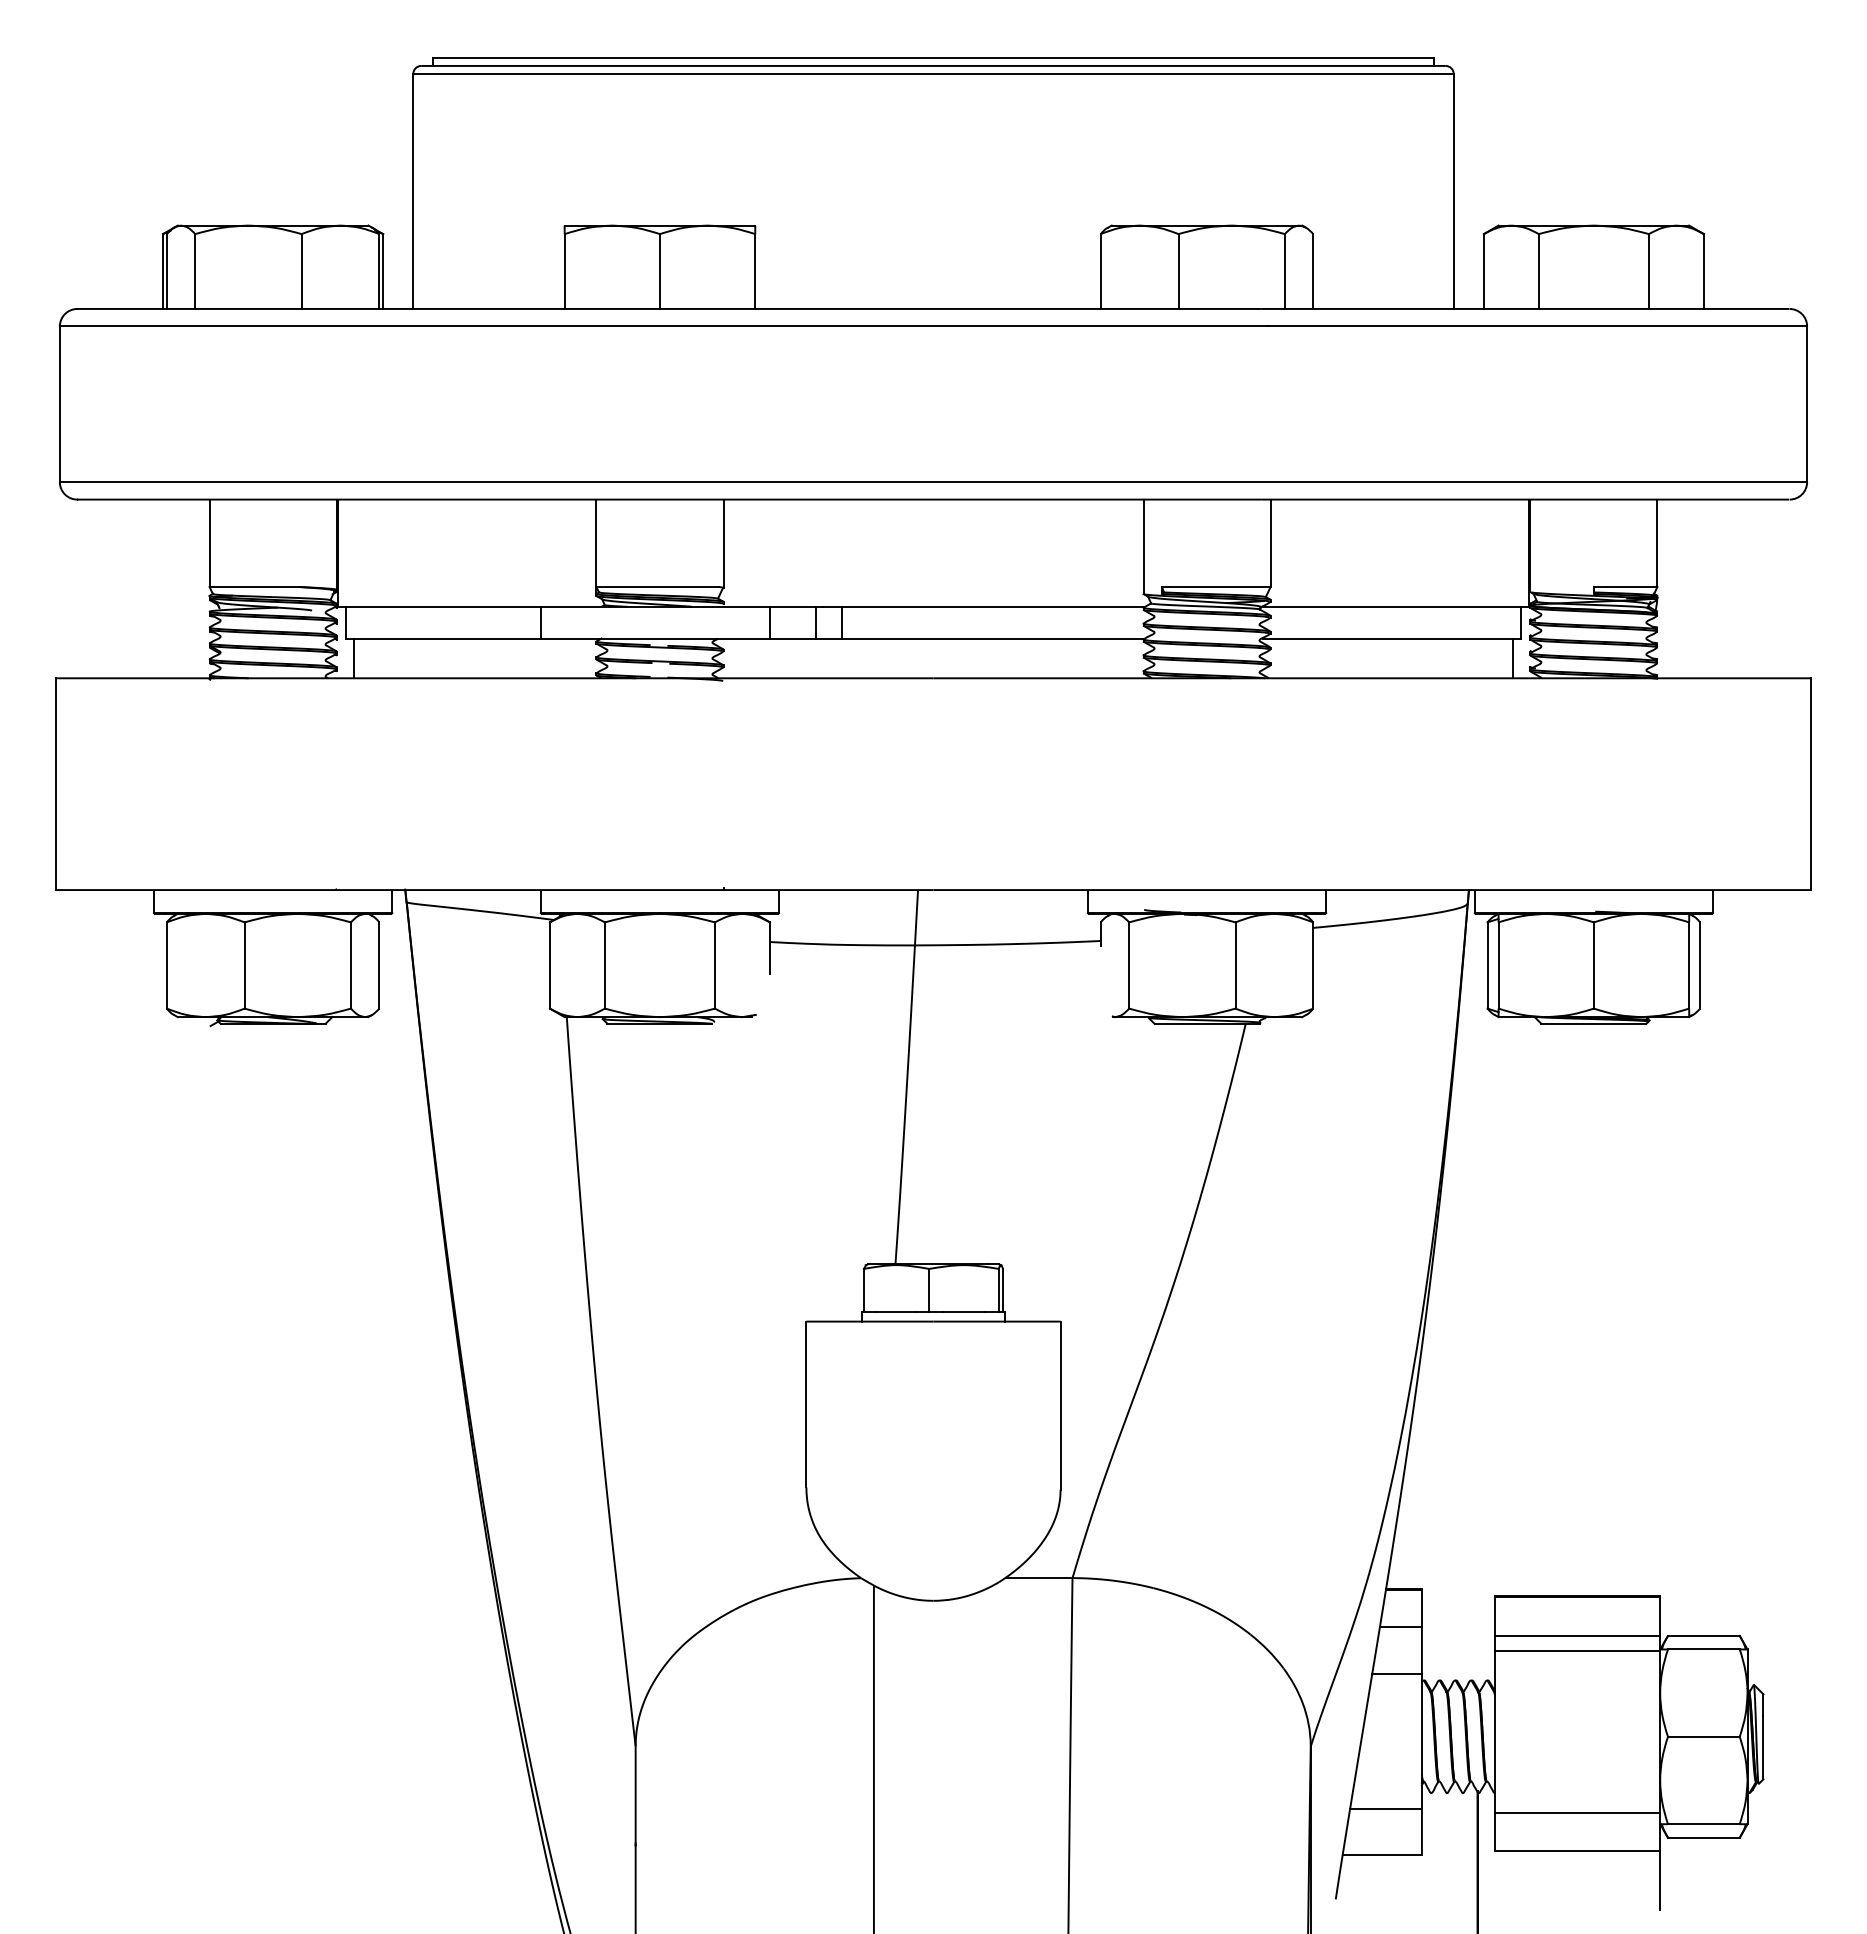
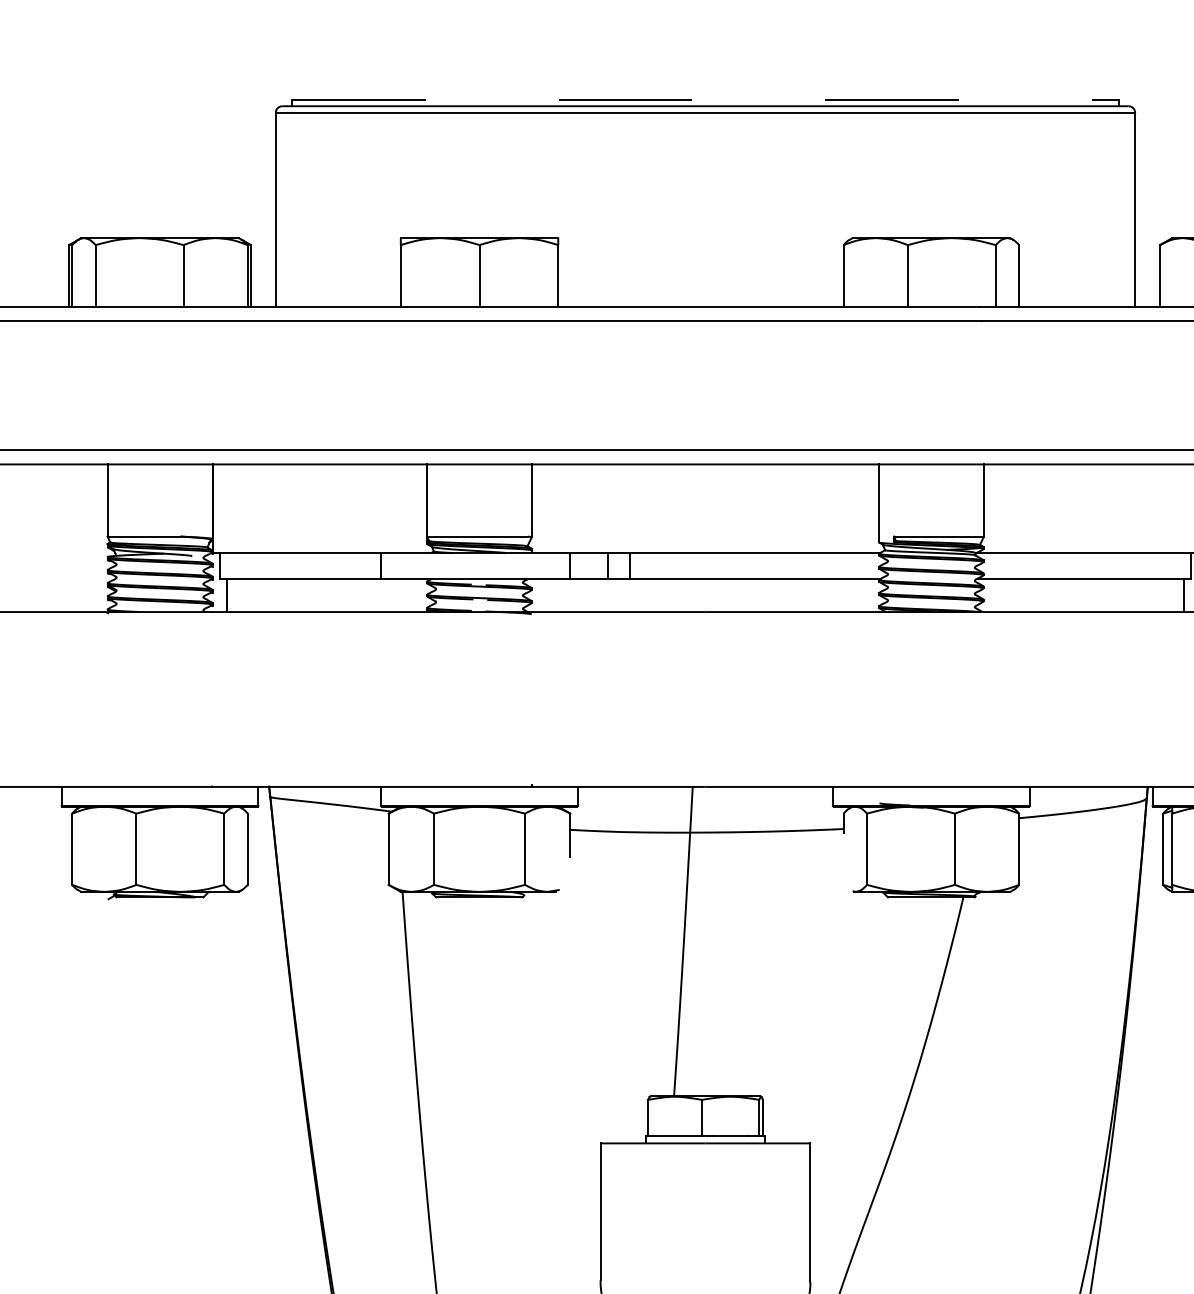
line: (933, 58) -> (705, 100), solid -> dashed

